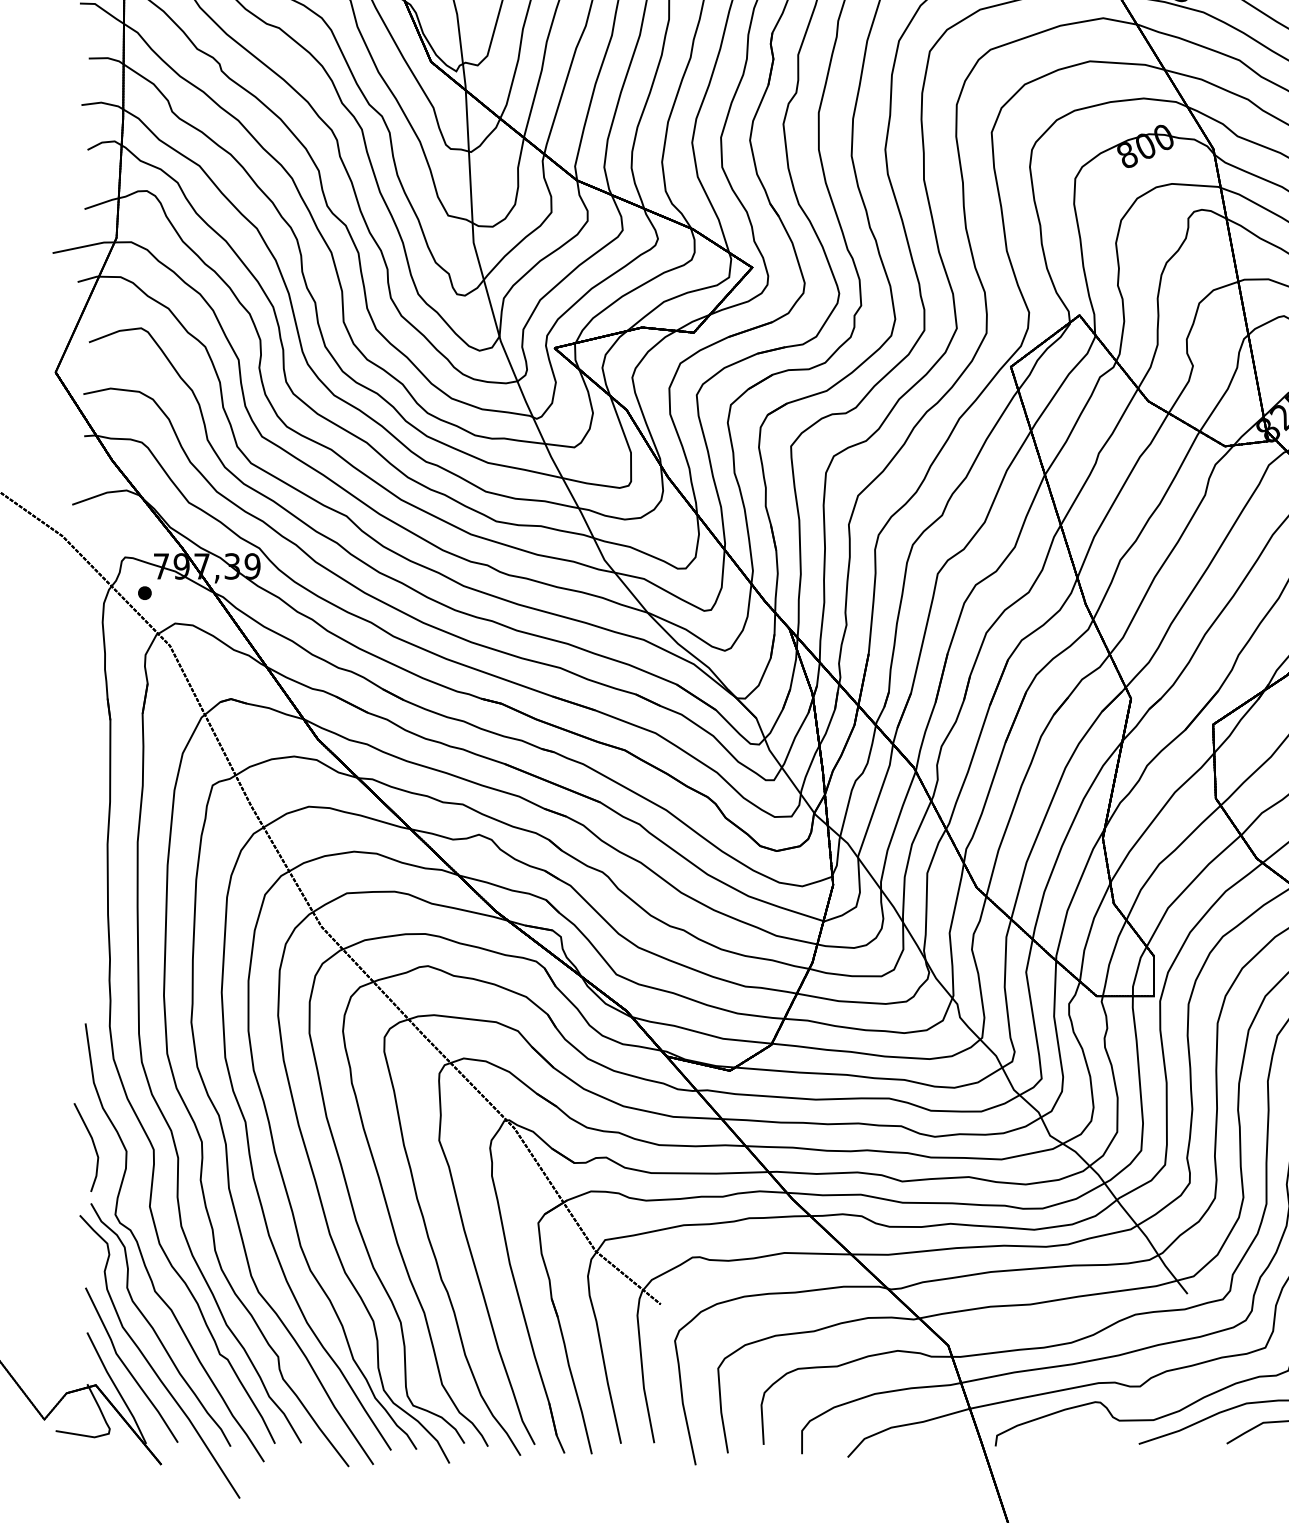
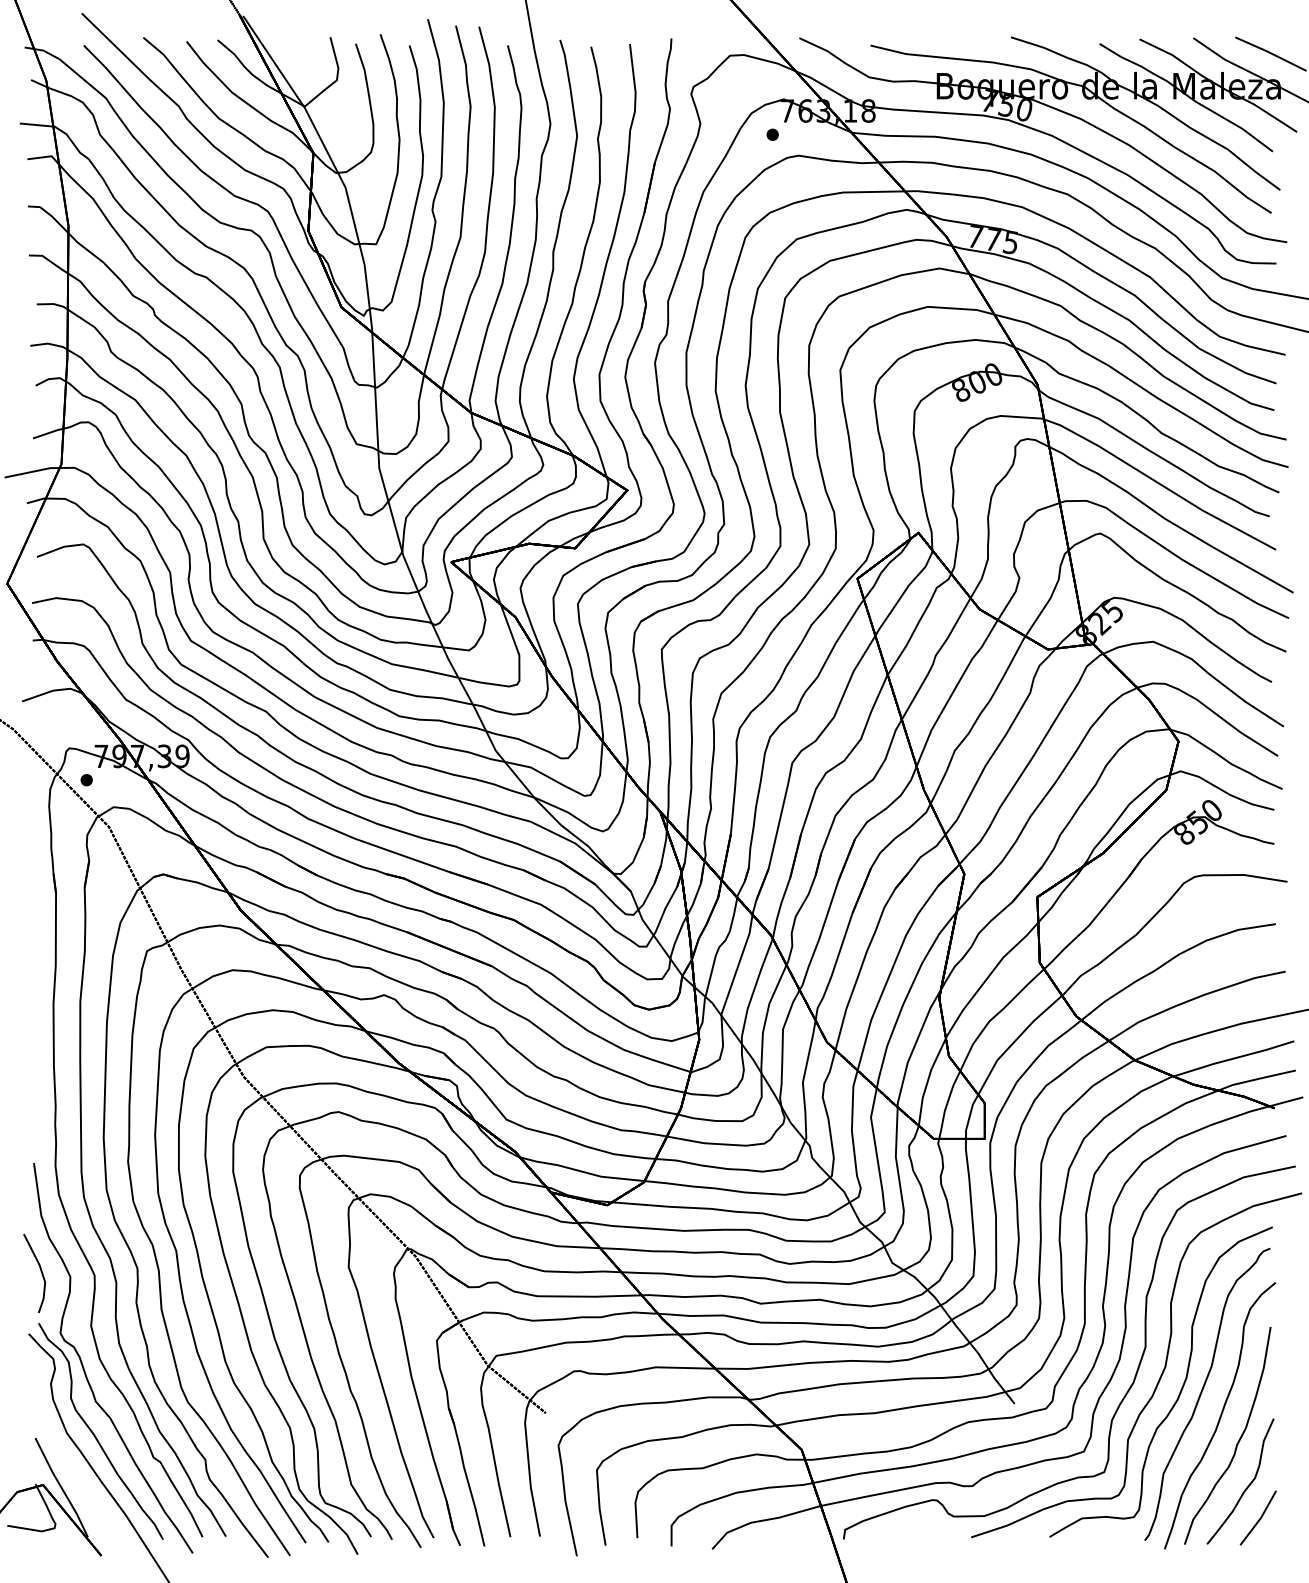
part: (131, 1365) -> (74, 1467), removed

